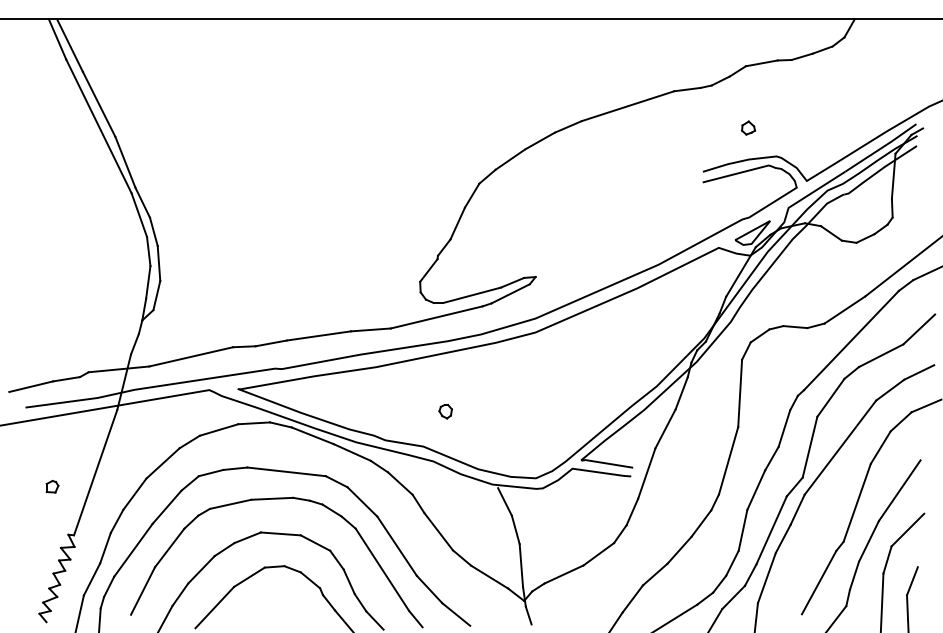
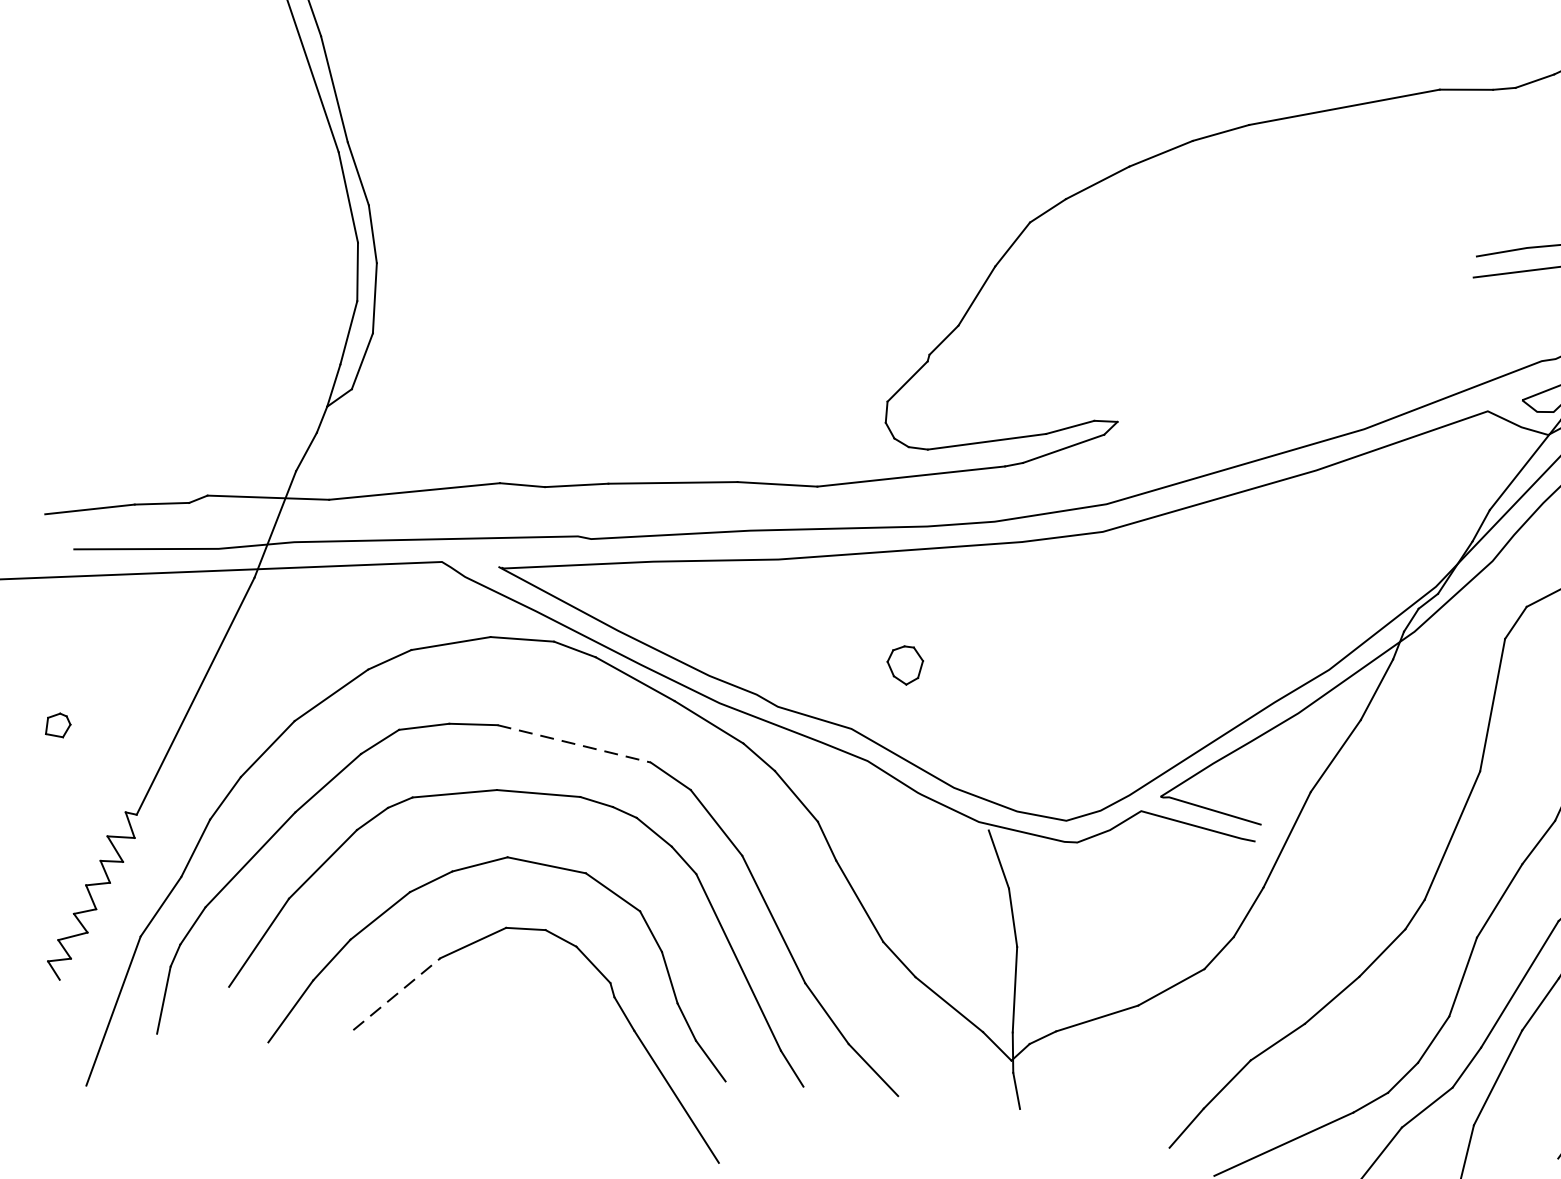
part: (445, 411) -> (904, 665), size x1.4
line: (287, 471) -> (575, 743), solid -> dashed
part: (52, 486) -> (58, 724), moved
line: (215, 607) -> (398, 994), solid -> dashed

